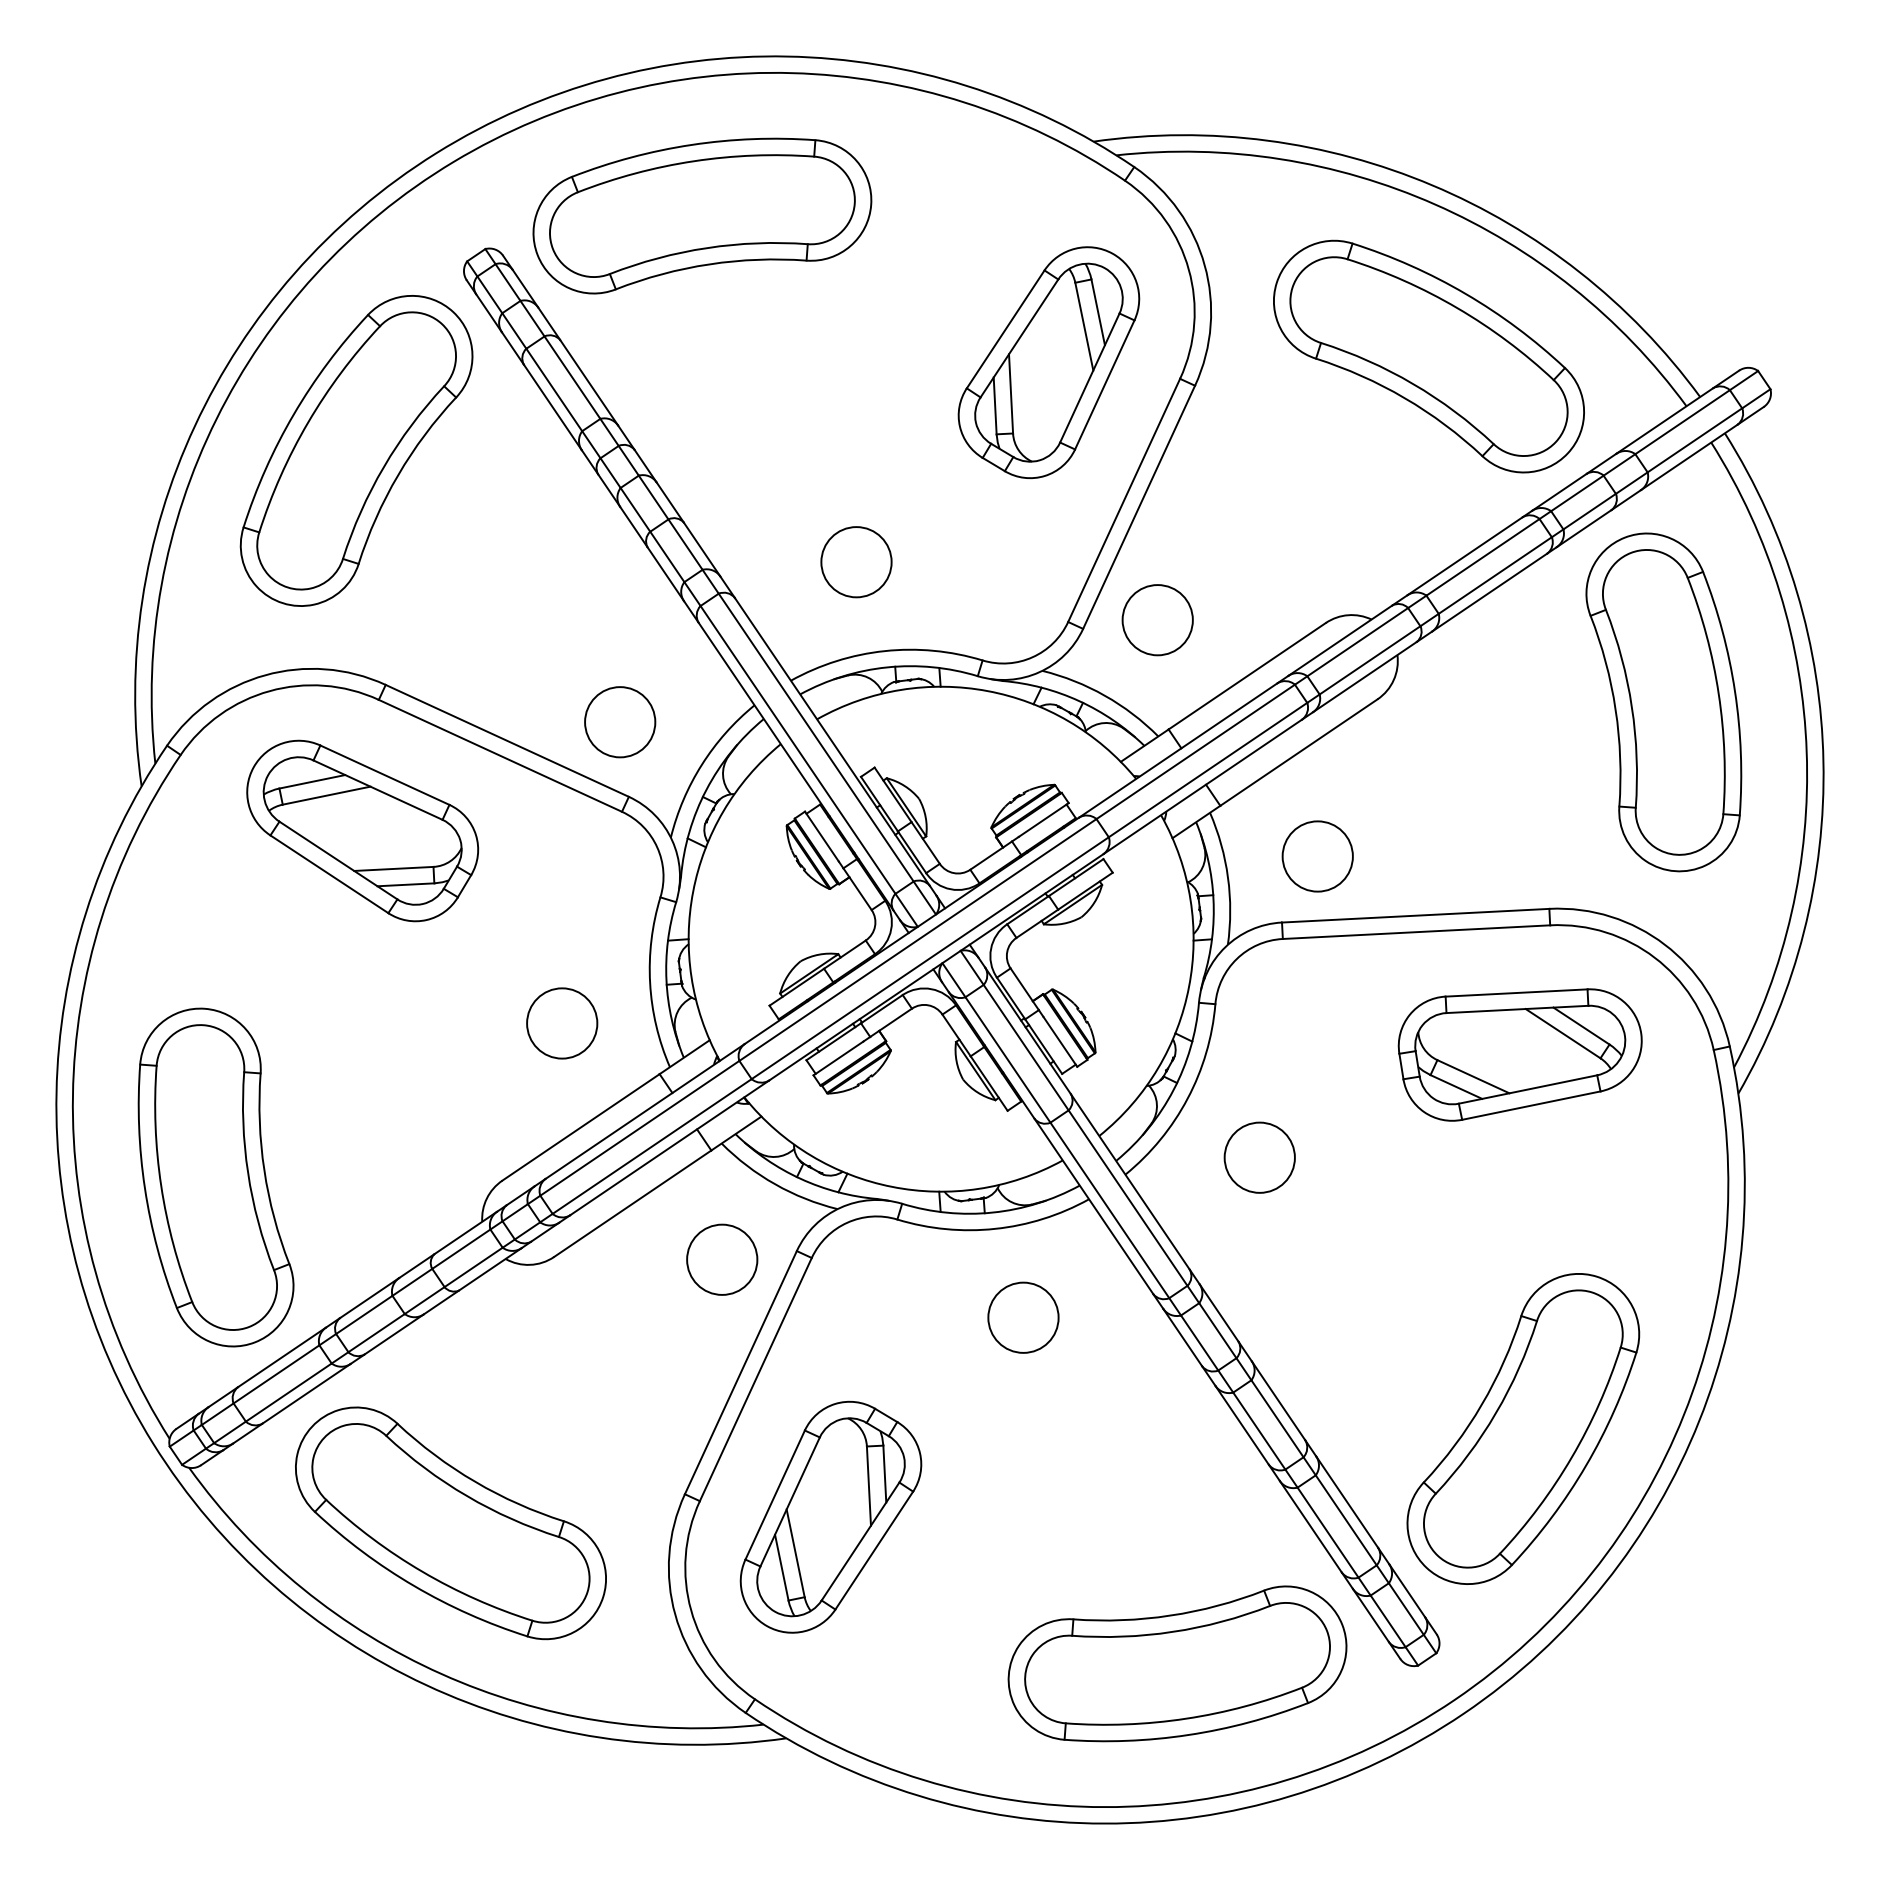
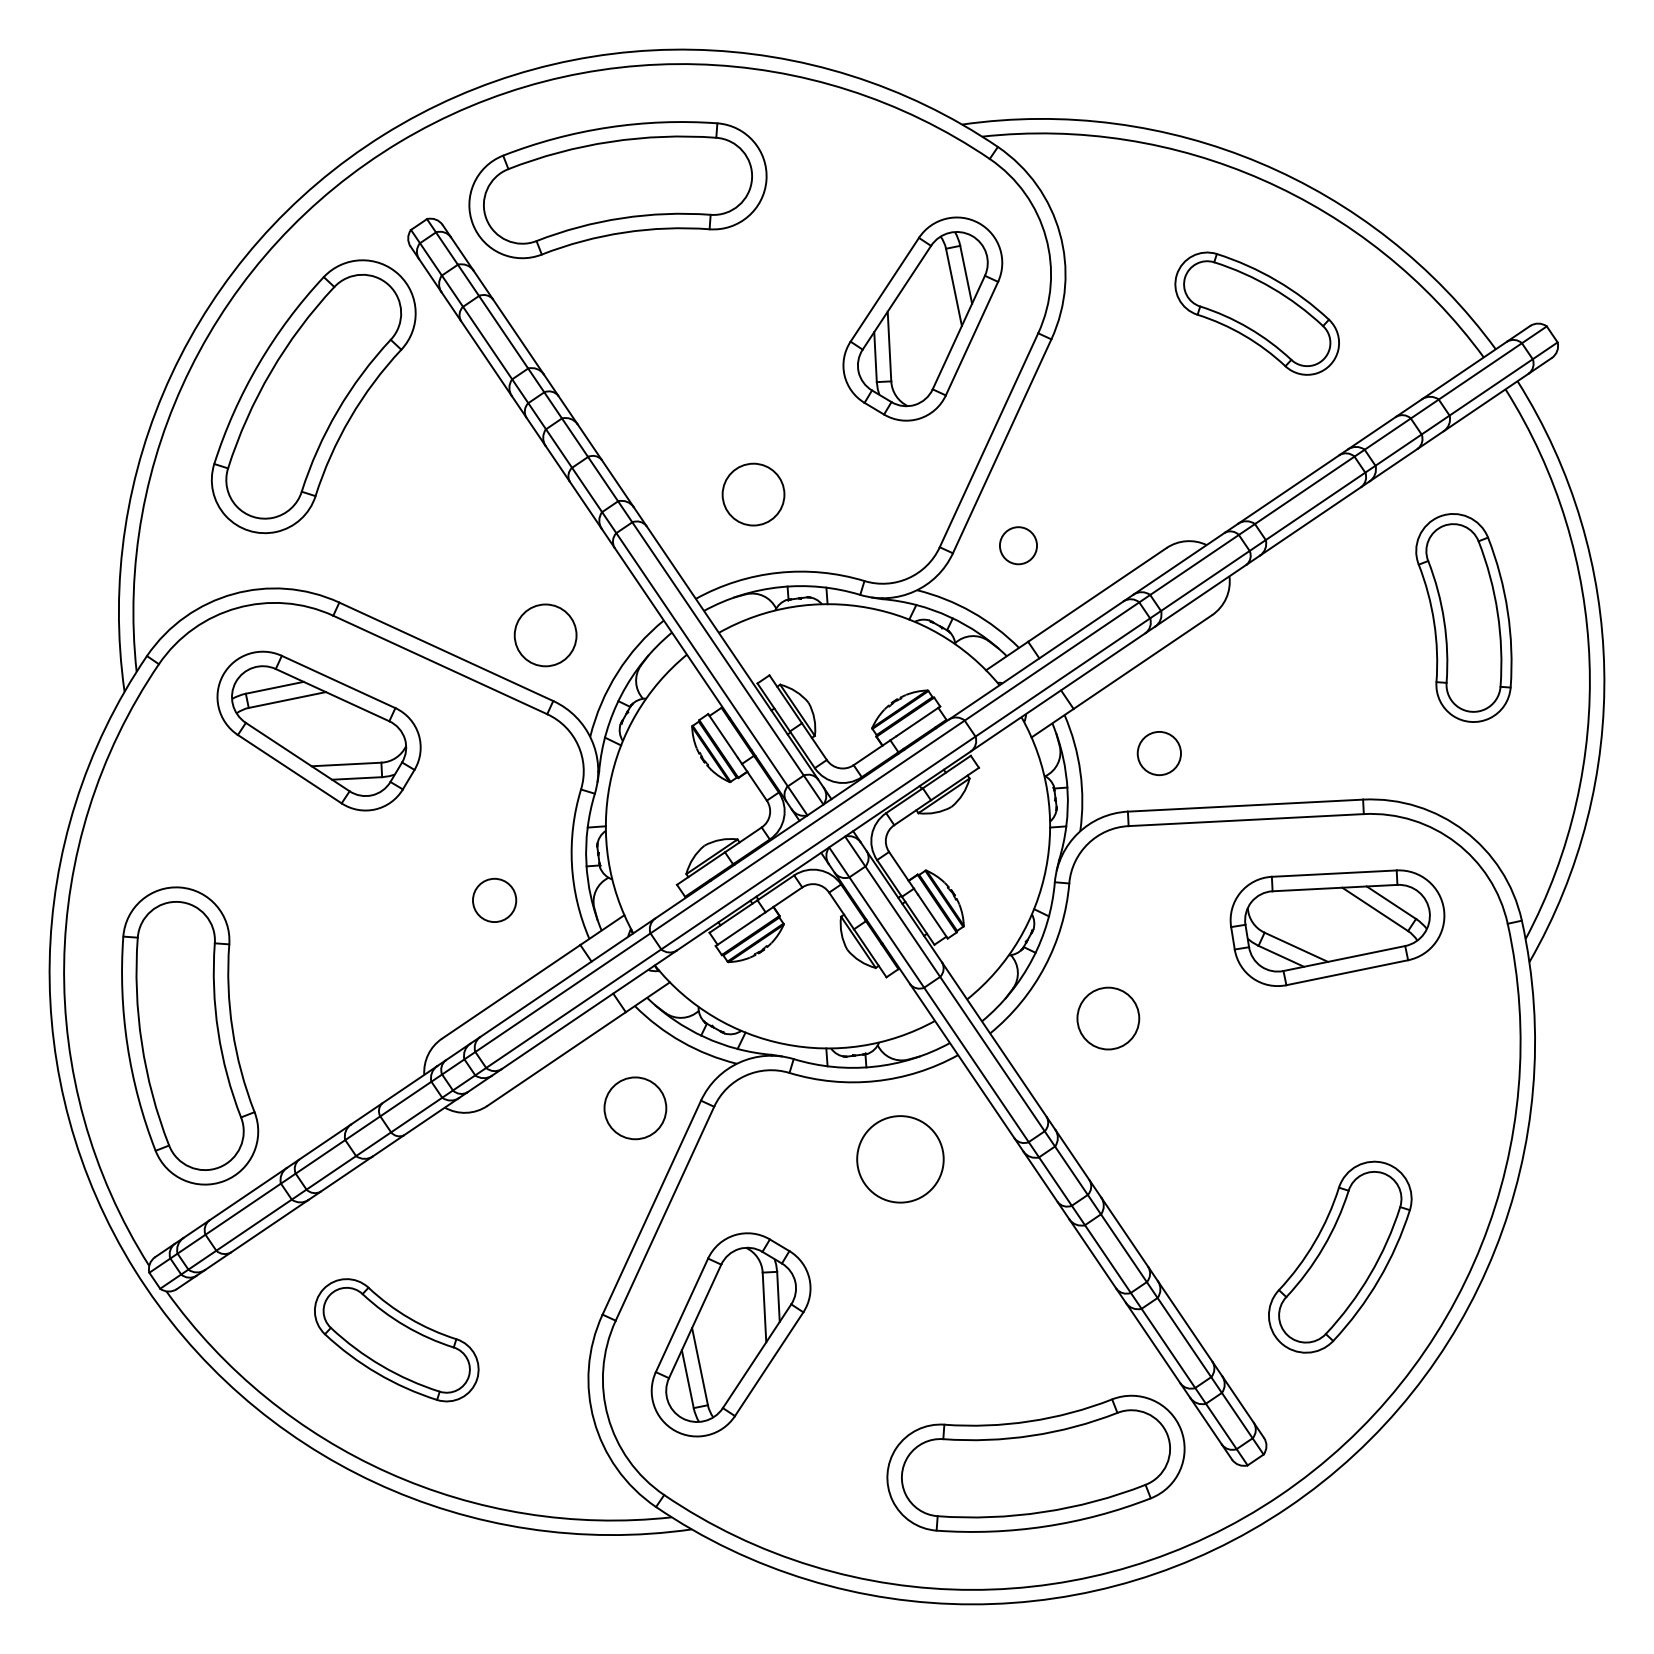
part: (1428, 356) -> (1256, 313), size x0.6
circle: (1157, 620) -> (1018, 545), size x0.6
part: (1663, 702) -> (1463, 618), size x0.7
circle: (1317, 856) -> (1159, 753), size x0.7
circle: (562, 1023) -> (494, 900), size x0.7
circle: (1023, 1317) -> (900, 1159), size x1.4
part: (1523, 1428) -> (1340, 1256), size x0.7
part: (450, 1523) -> (396, 1340), size x0.6

